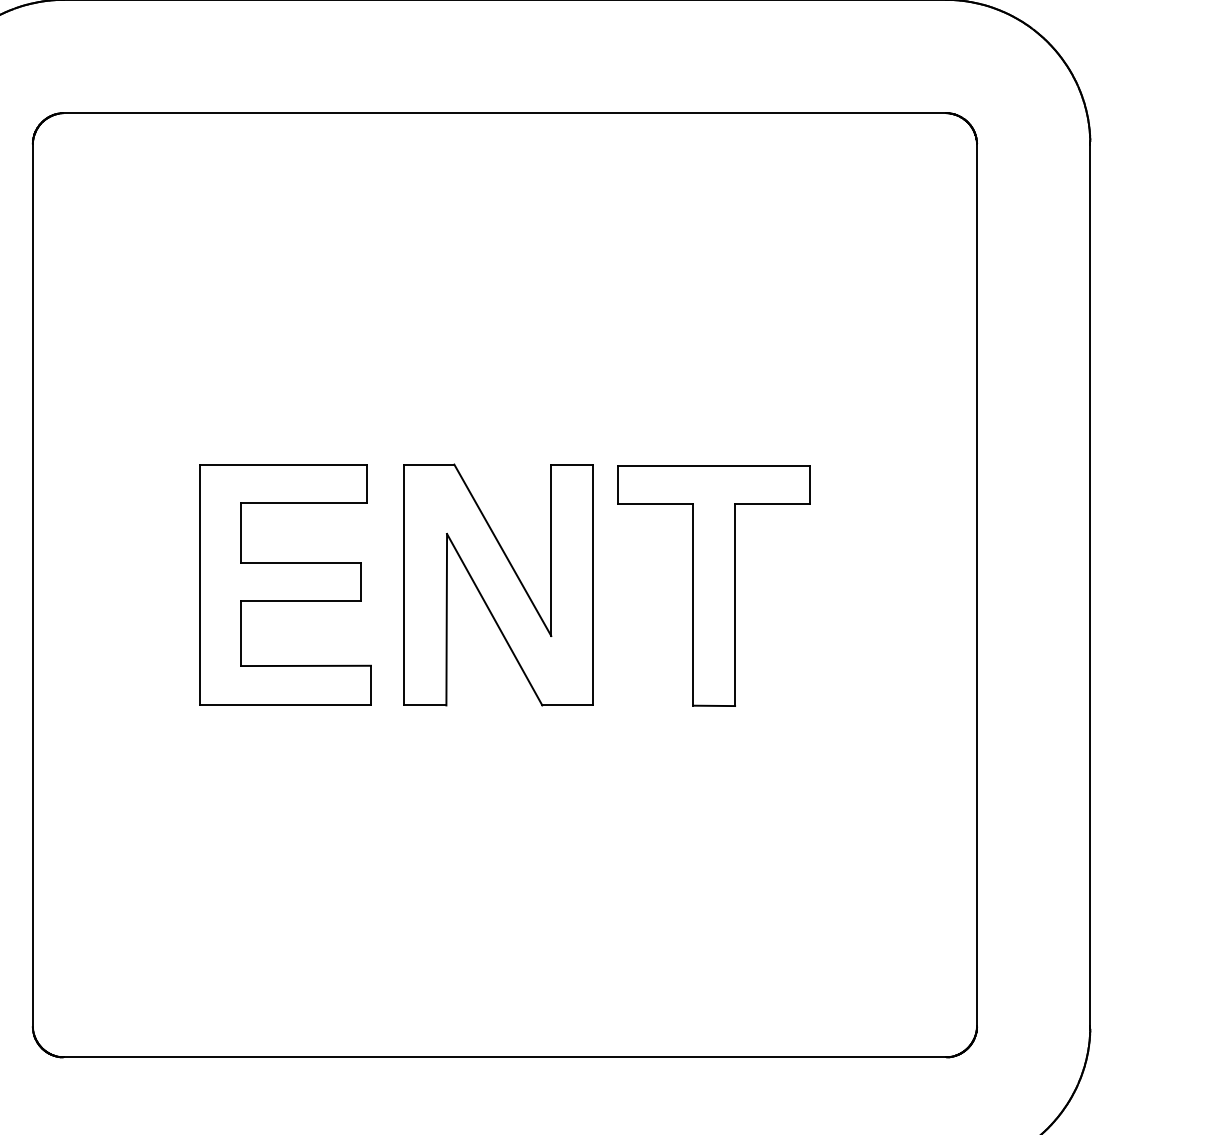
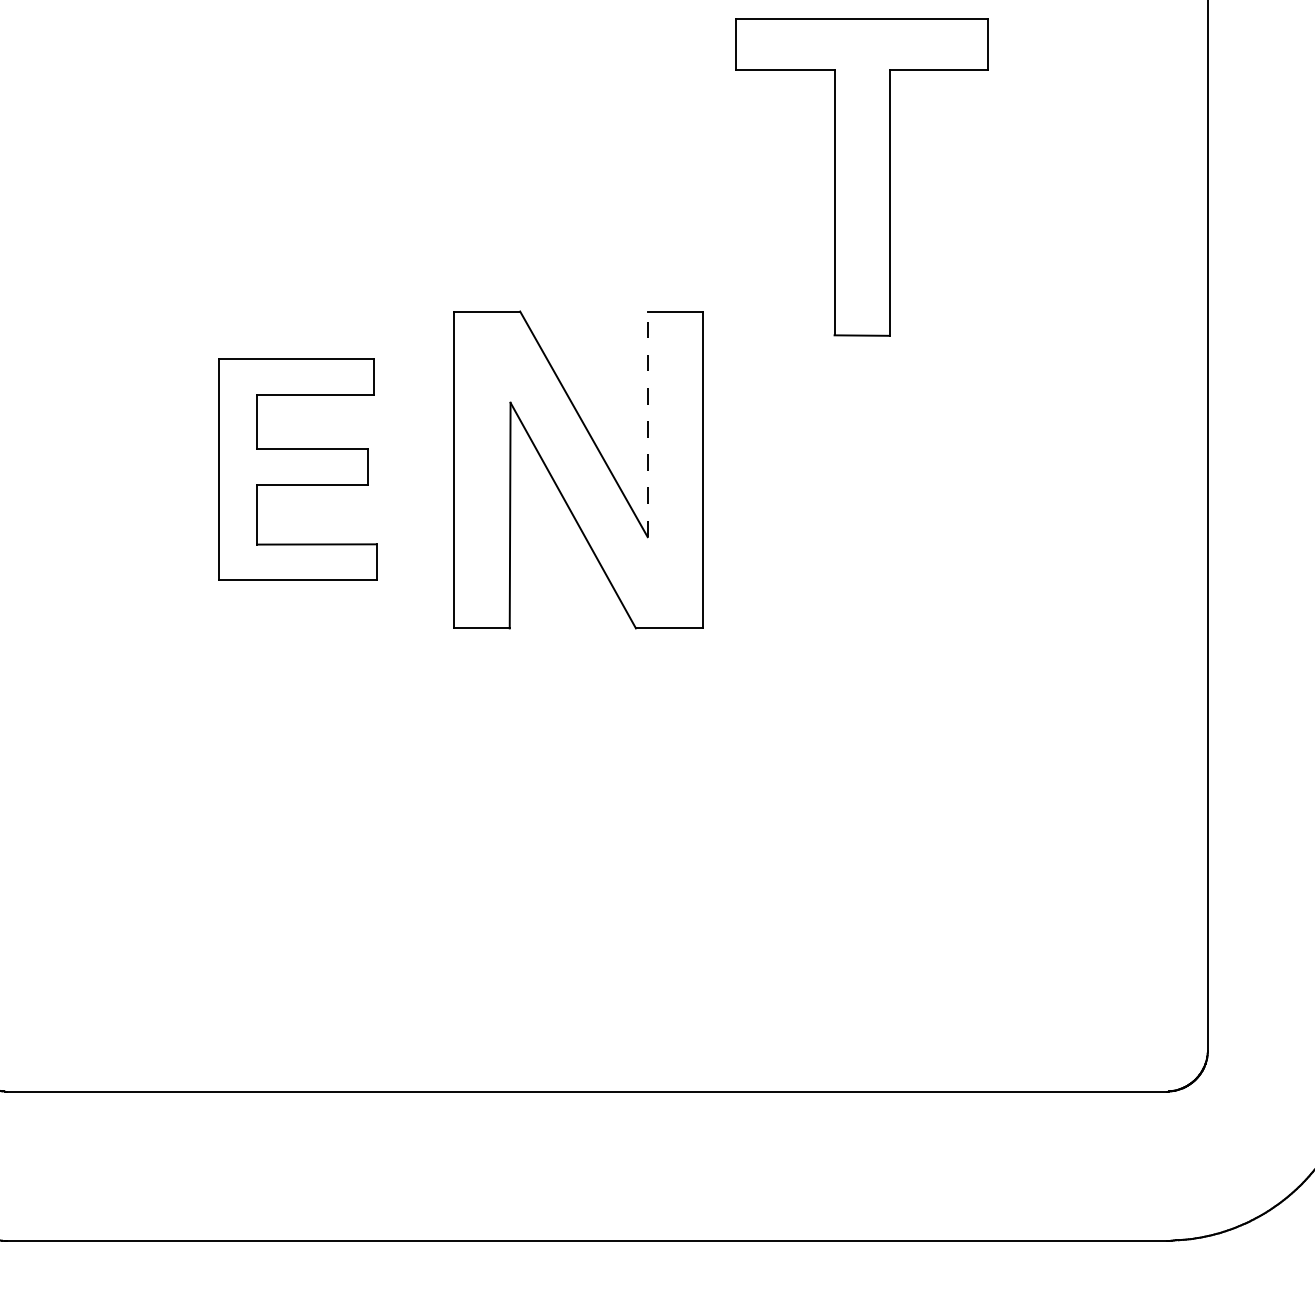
line: (551, 550) -> (648, 424), solid -> dashed
part: (285, 584) -> (298, 469), size x0.7
part: (713, 585) -> (861, 177), moved

